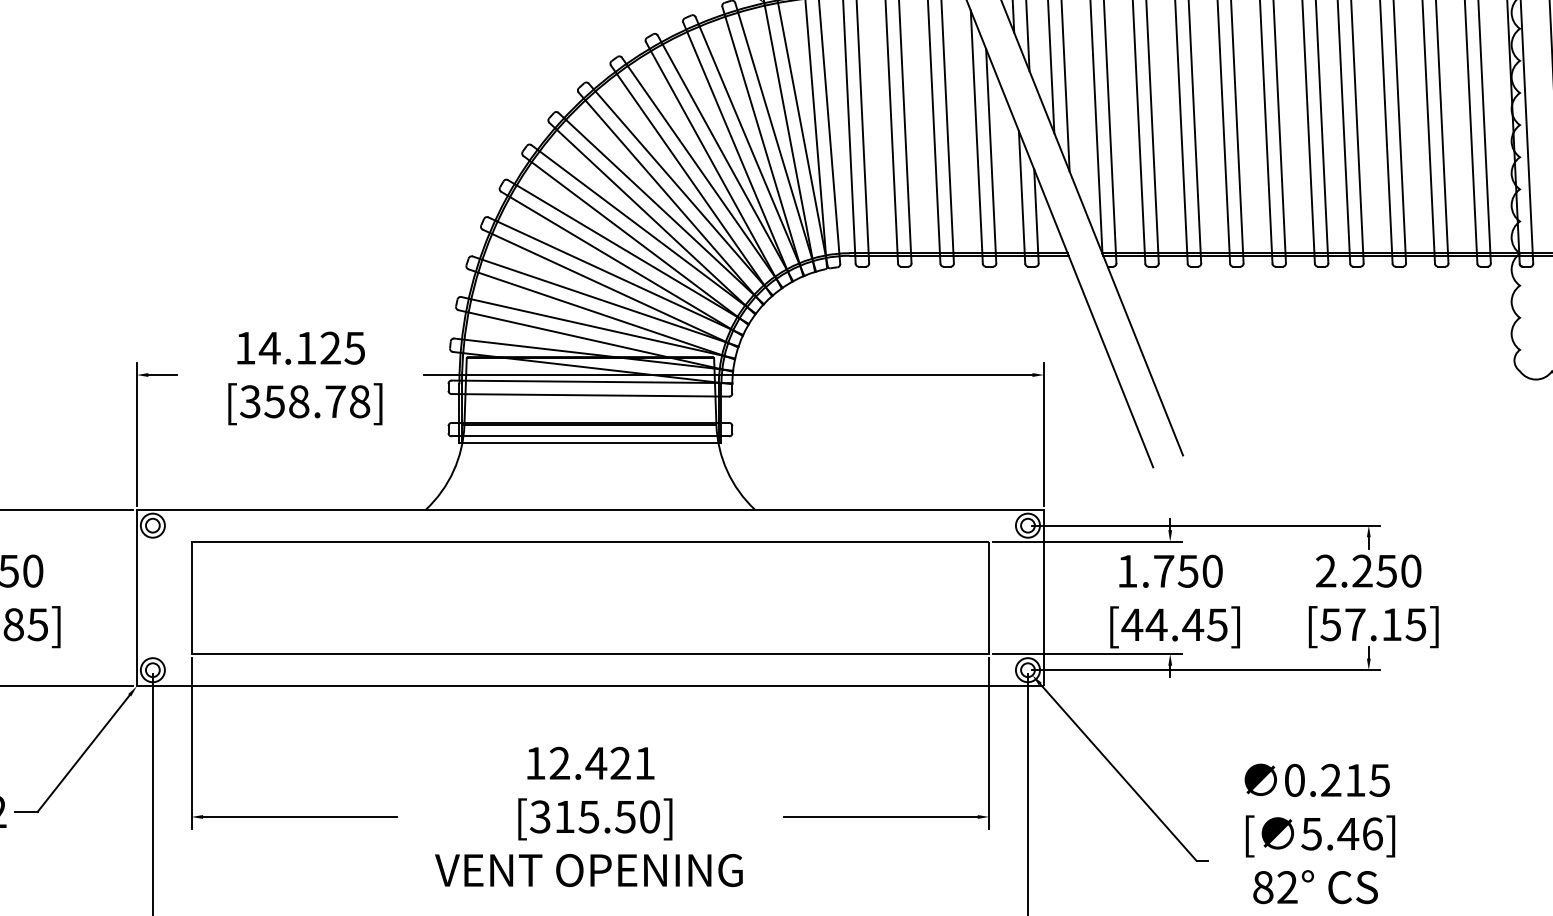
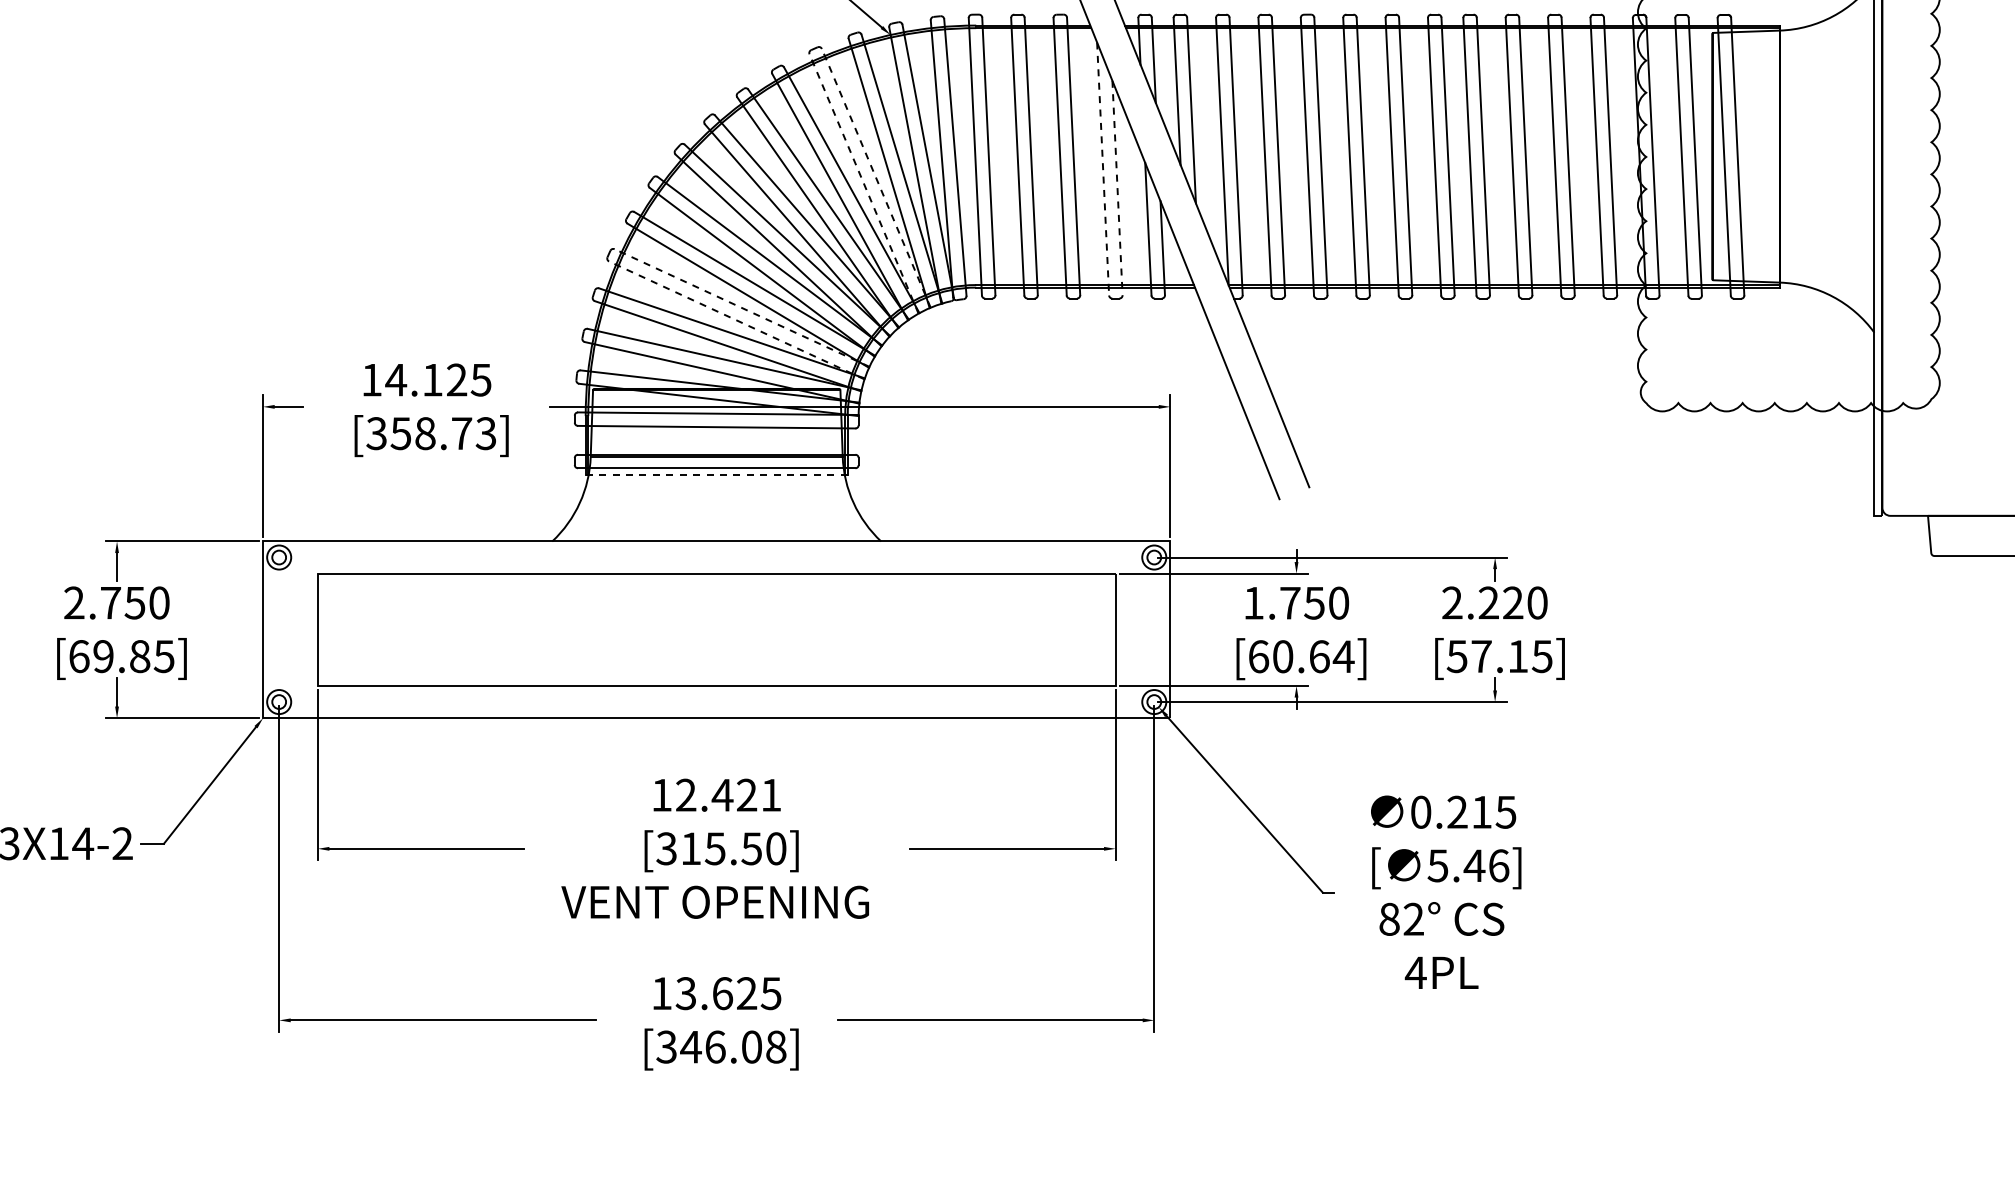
line: (977, 136) -> (1103, 168), solid -> dashed
line: (750, 145) -> (876, 177), solid -> dashed
line: (738, 151) -> (864, 183), solid -> dashed
line: (991, 156) -> (1117, 188), solid -> dashed
line: (615, 275) -> (741, 307), solid -> dashed
line: (610, 288) -> (736, 320), solid -> dashed
text: (359, 401) -> (485, 433), [358.78] -> [358.73]
line: (591, 443) -> (717, 475), solid -> dashed
text: (1386, 570) -> (1512, 602), 2.250 -> 2.220
text: (1174, 624) -> (1300, 656), [44.45] -> [60.64]

